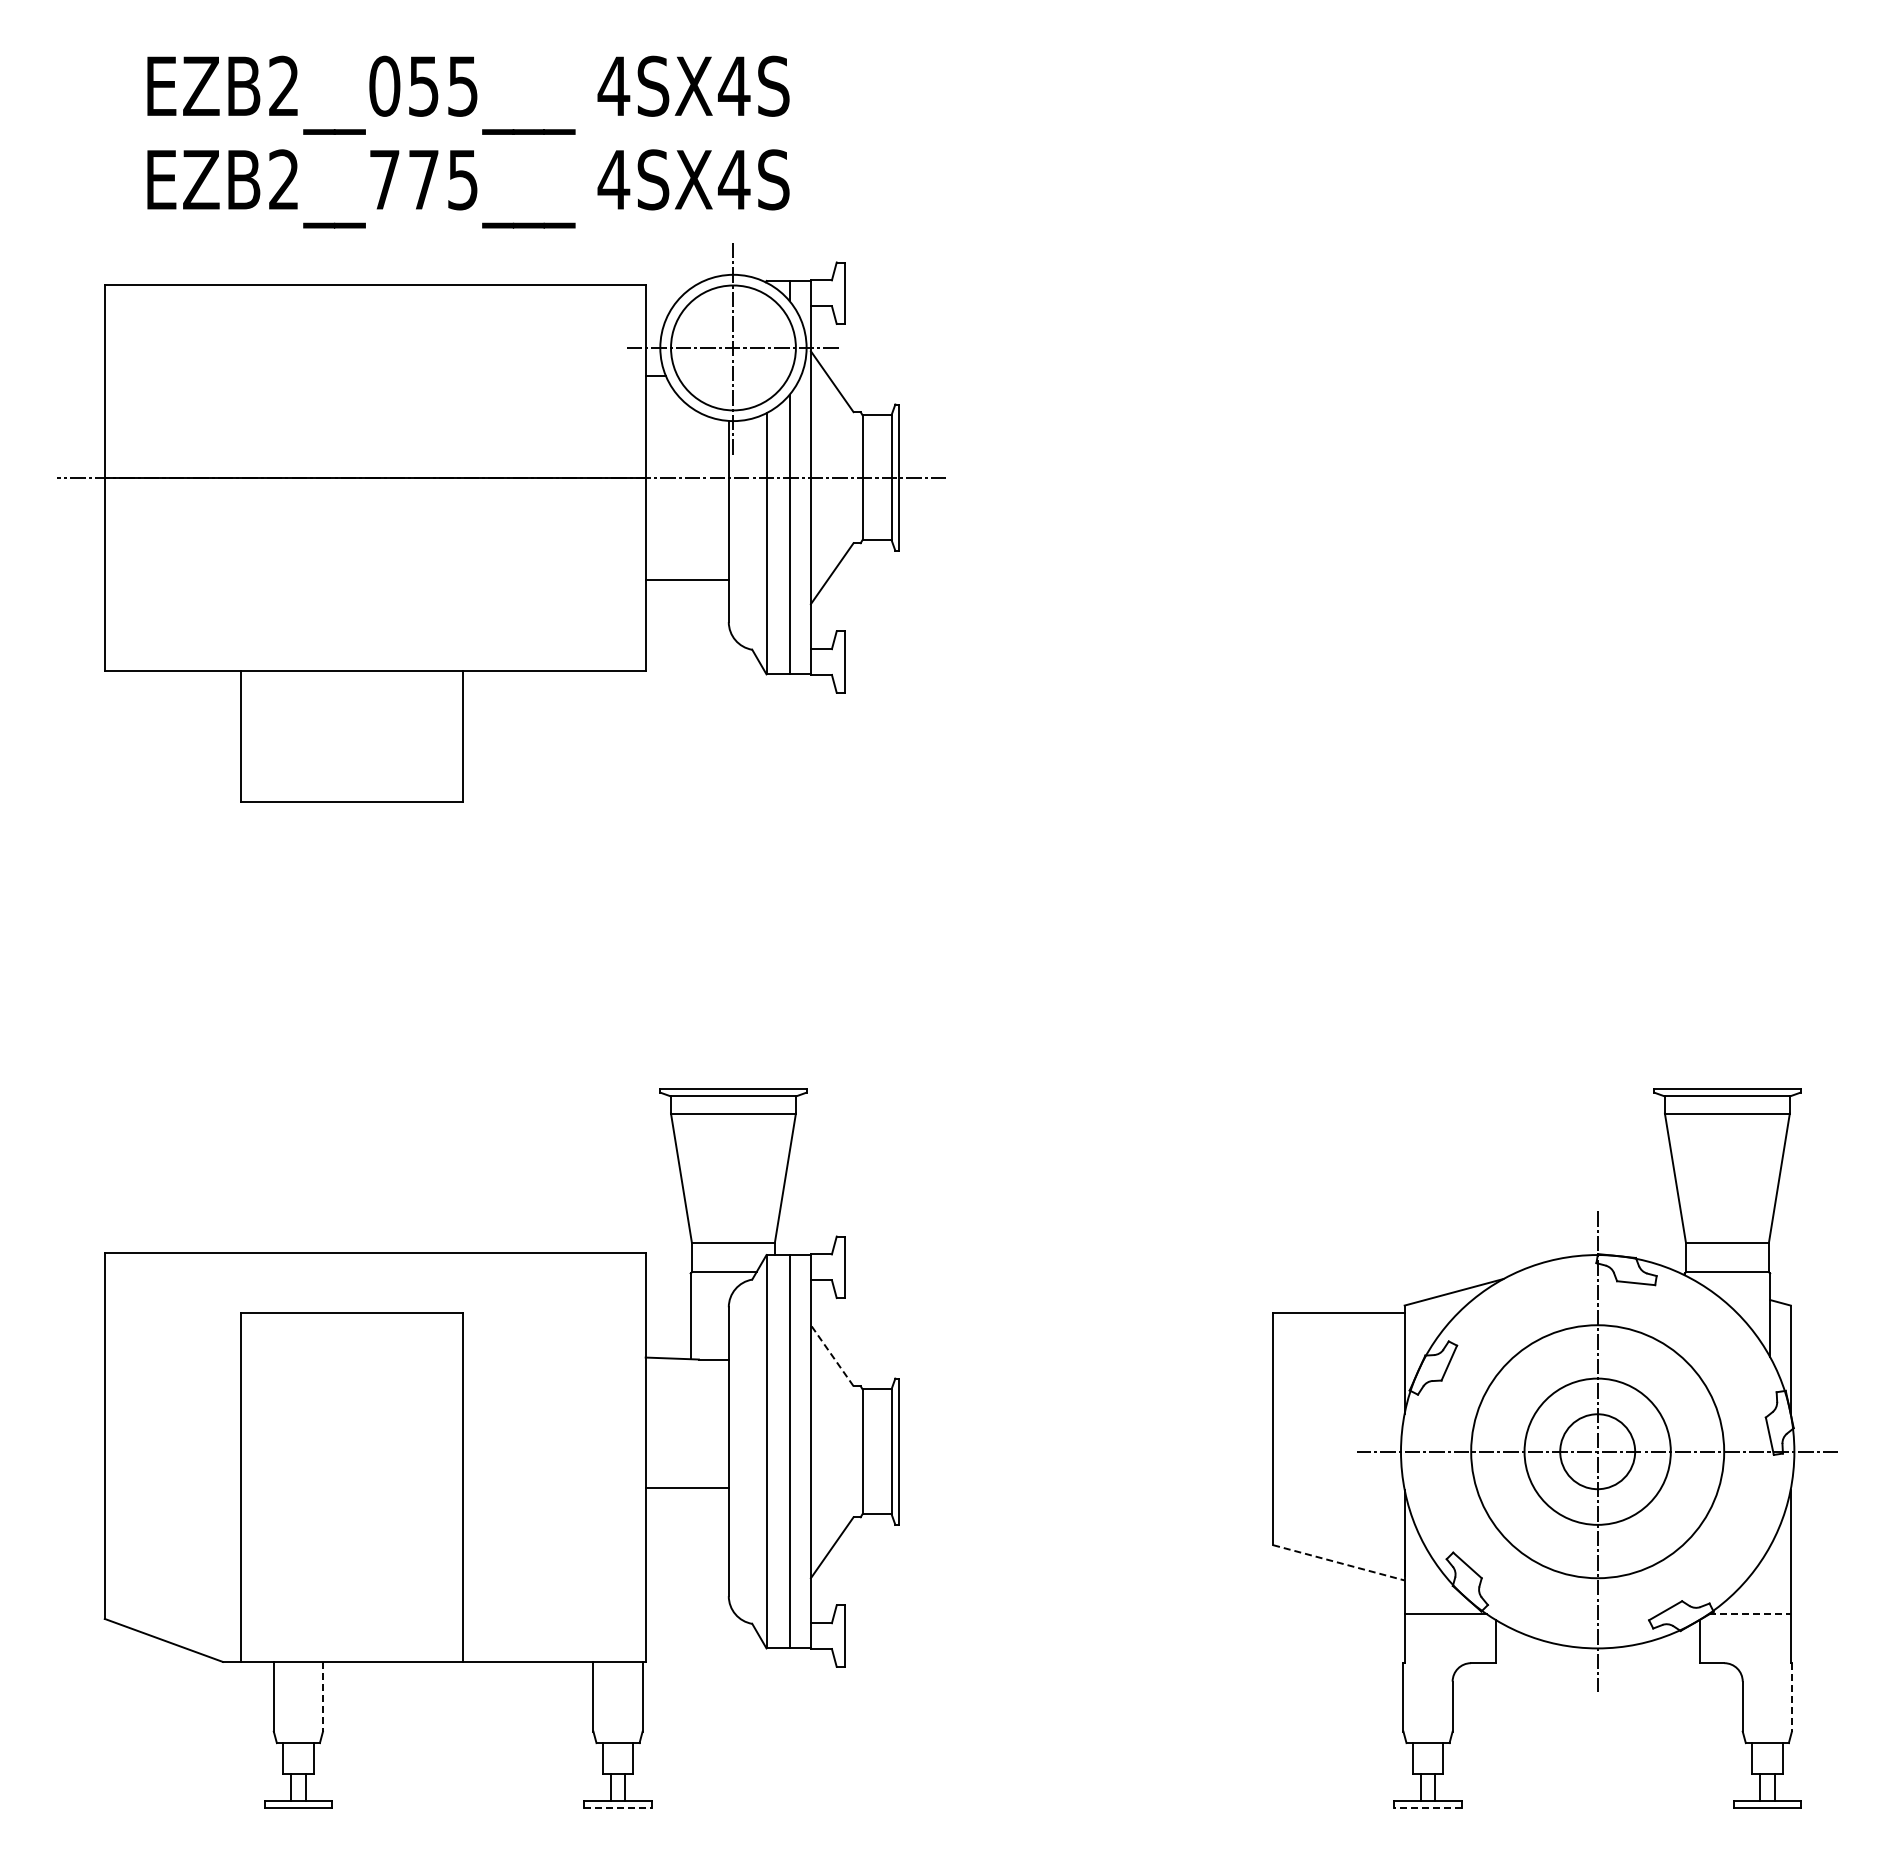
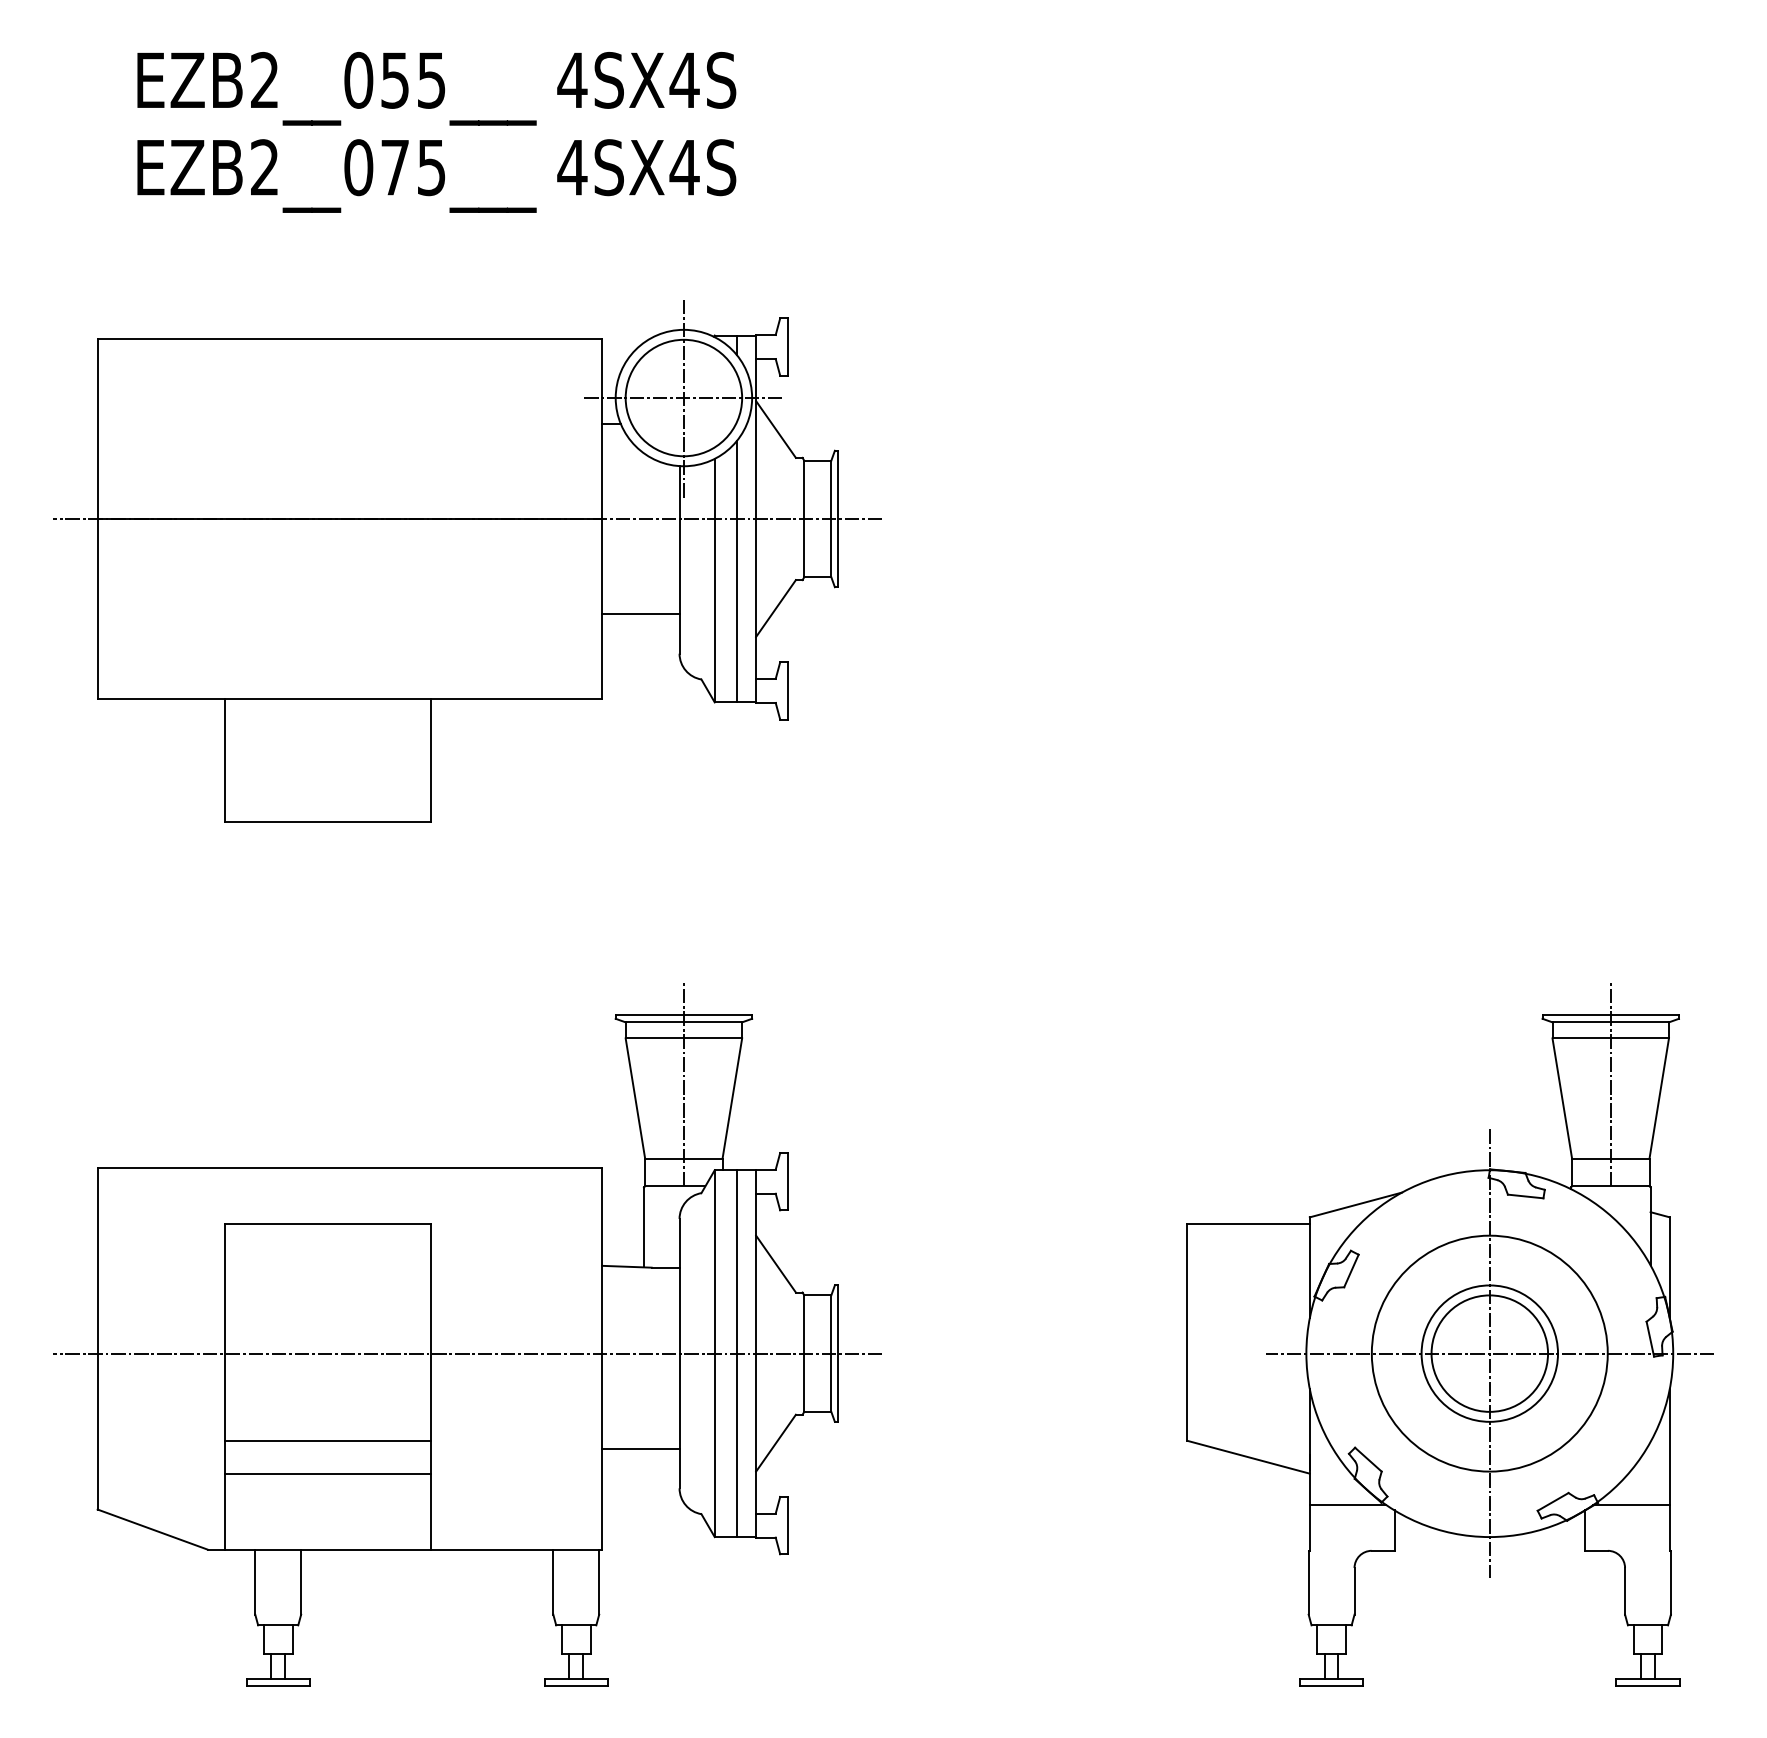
text: (384, 179) -> (358, 167), EZB2__775___ -> EZB2__075___
part: (501, 522) -> (467, 560), moved
line: (733, 1163) -> (683, 1084), added
line: (1727, 1163) -> (1610, 1084), added
line: (831, 1355) -> (775, 1263), dashed -> solid
line: (501, 1451) -> (467, 1353), added
circle: (1597, 1451) -> (1489, 1353), size x1.67
line: (686, 1487) -> (640, 1448), moved
line: (351, 1545) -> (327, 1441), added
line: (1339, 1562) -> (1249, 1456), dashed -> solid
line: (351, 1580) -> (327, 1473), added
line: (1749, 1614) -> (1631, 1505), dashed -> solid
line: (323, 1696) -> (301, 1581), dashed -> solid
line: (1791, 1697) -> (1670, 1582), dashed -> solid
line: (618, 1808) -> (576, 1686), dashed -> solid
line: (1428, 1808) -> (1332, 1686), dashed -> solid

